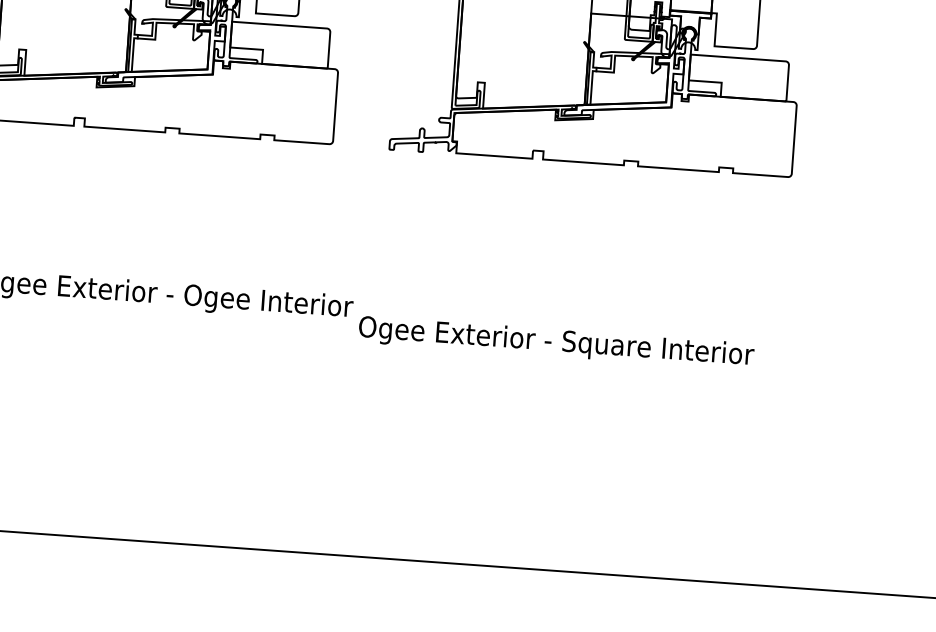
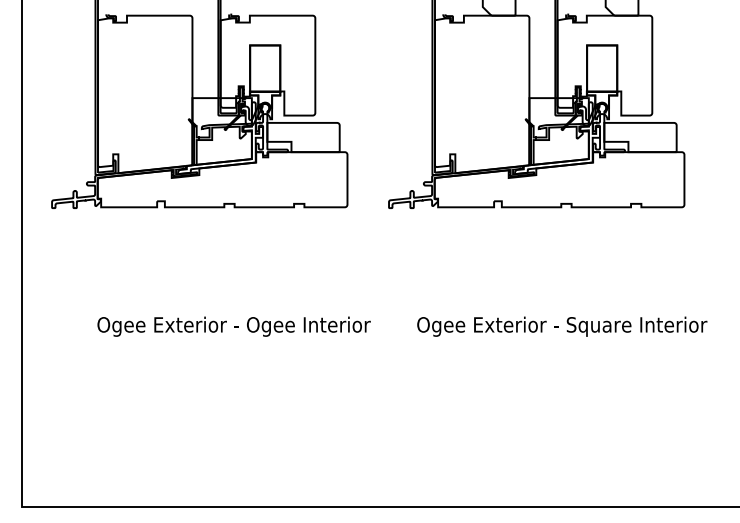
text: (556, 342) -> (562, 326), moved

